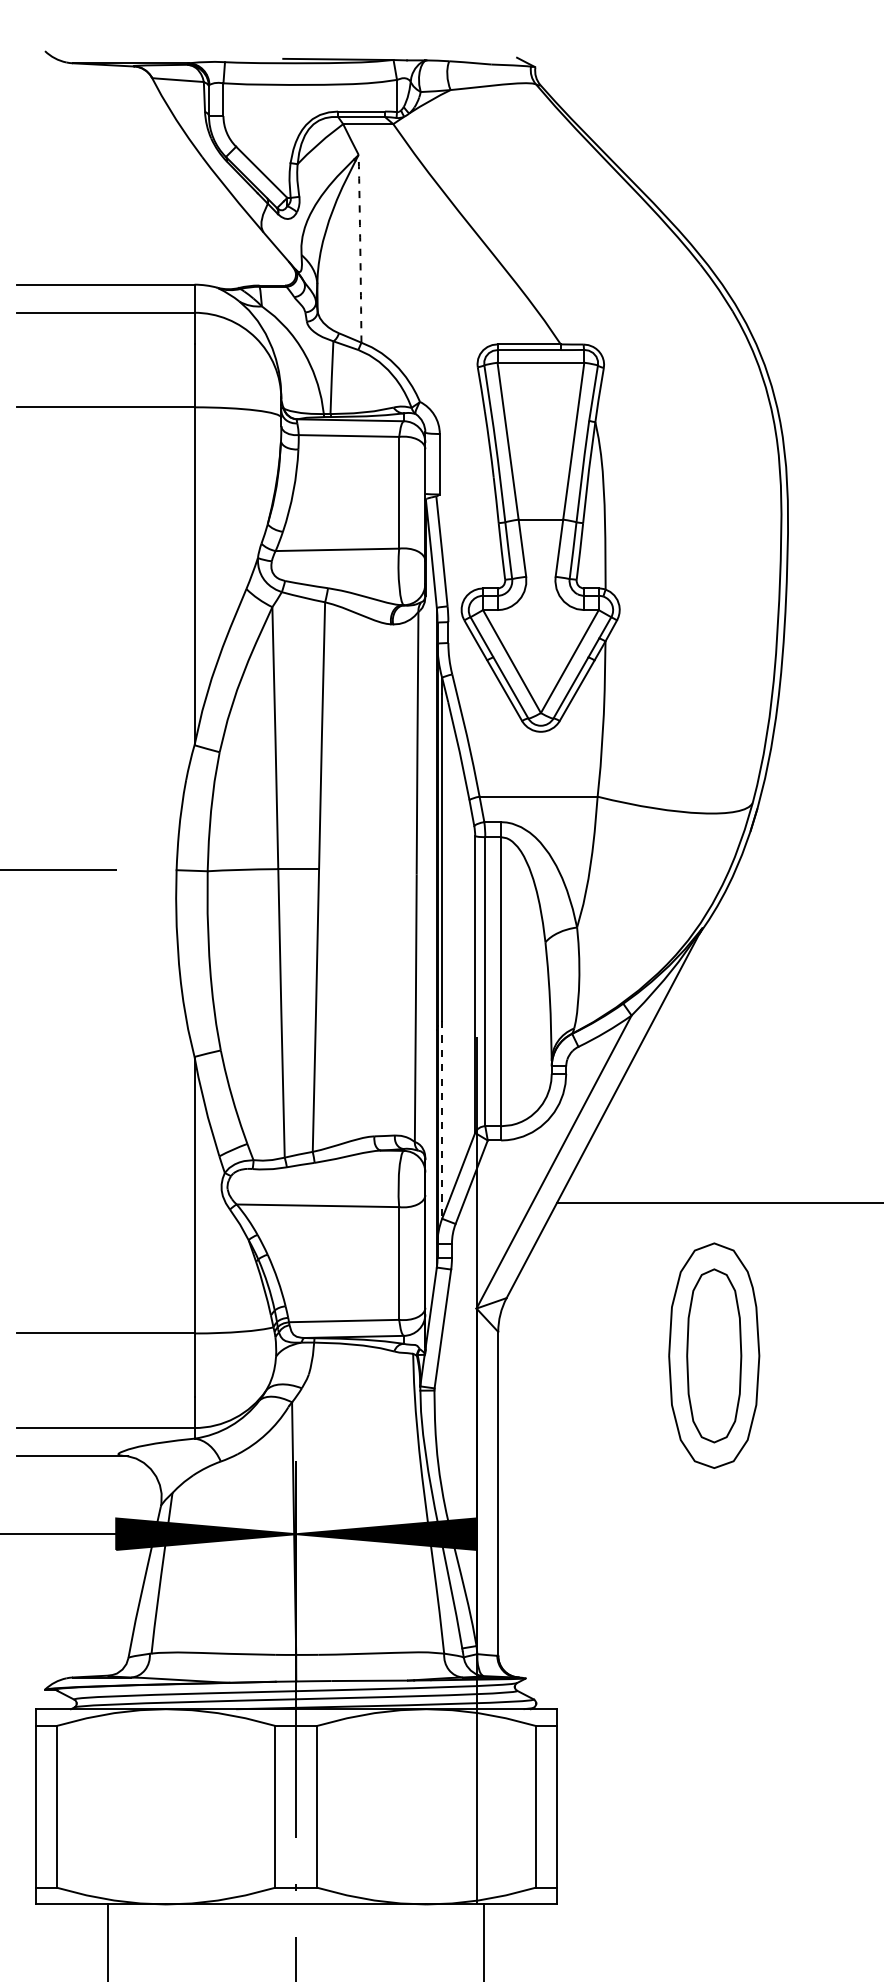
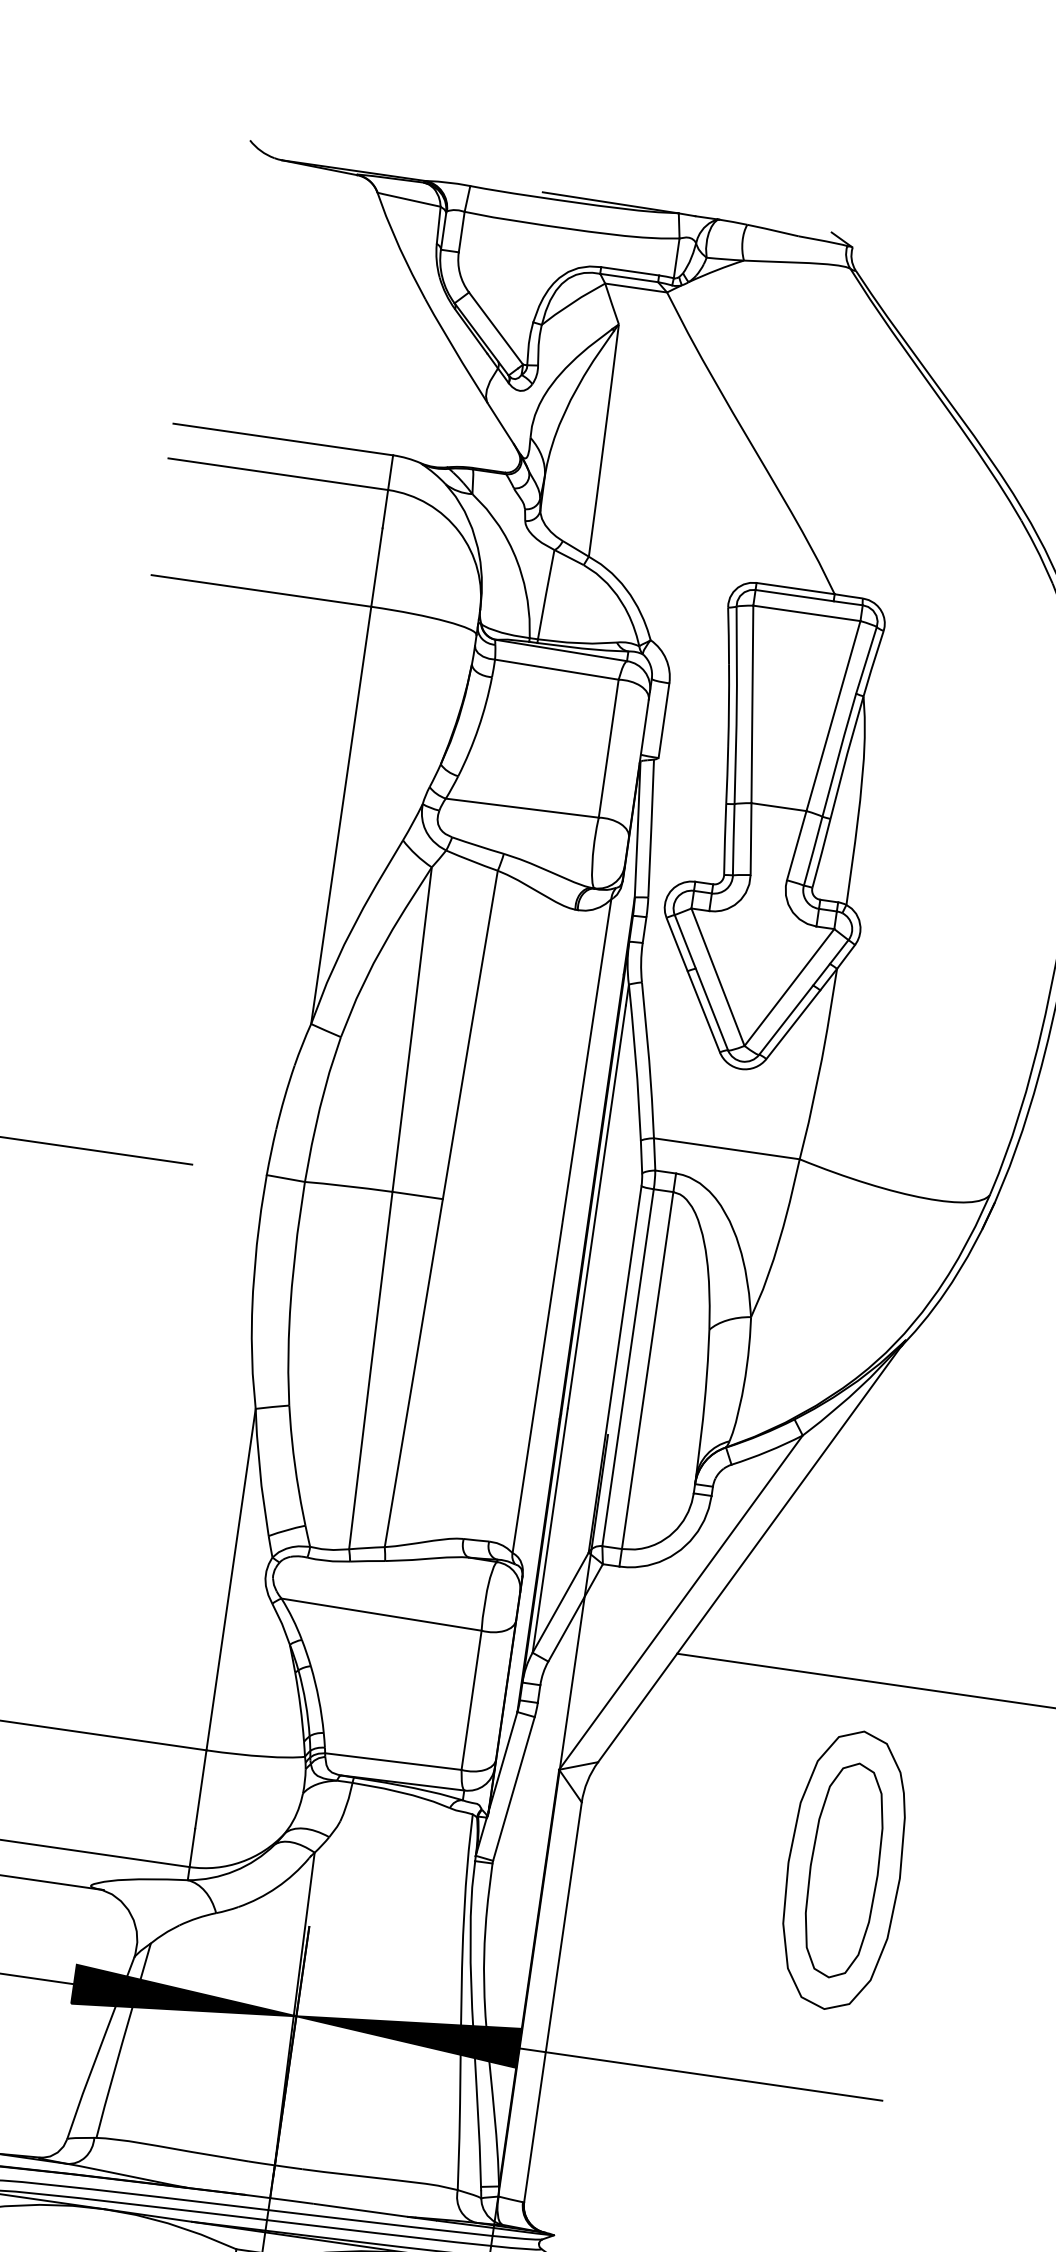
arc: (360, 248) -> (604, 440), dashed -> solid
line: (442, 1119) -> (550, 1530), dashed -> solid
line: (623, 1534) -> (700, 2074), added

